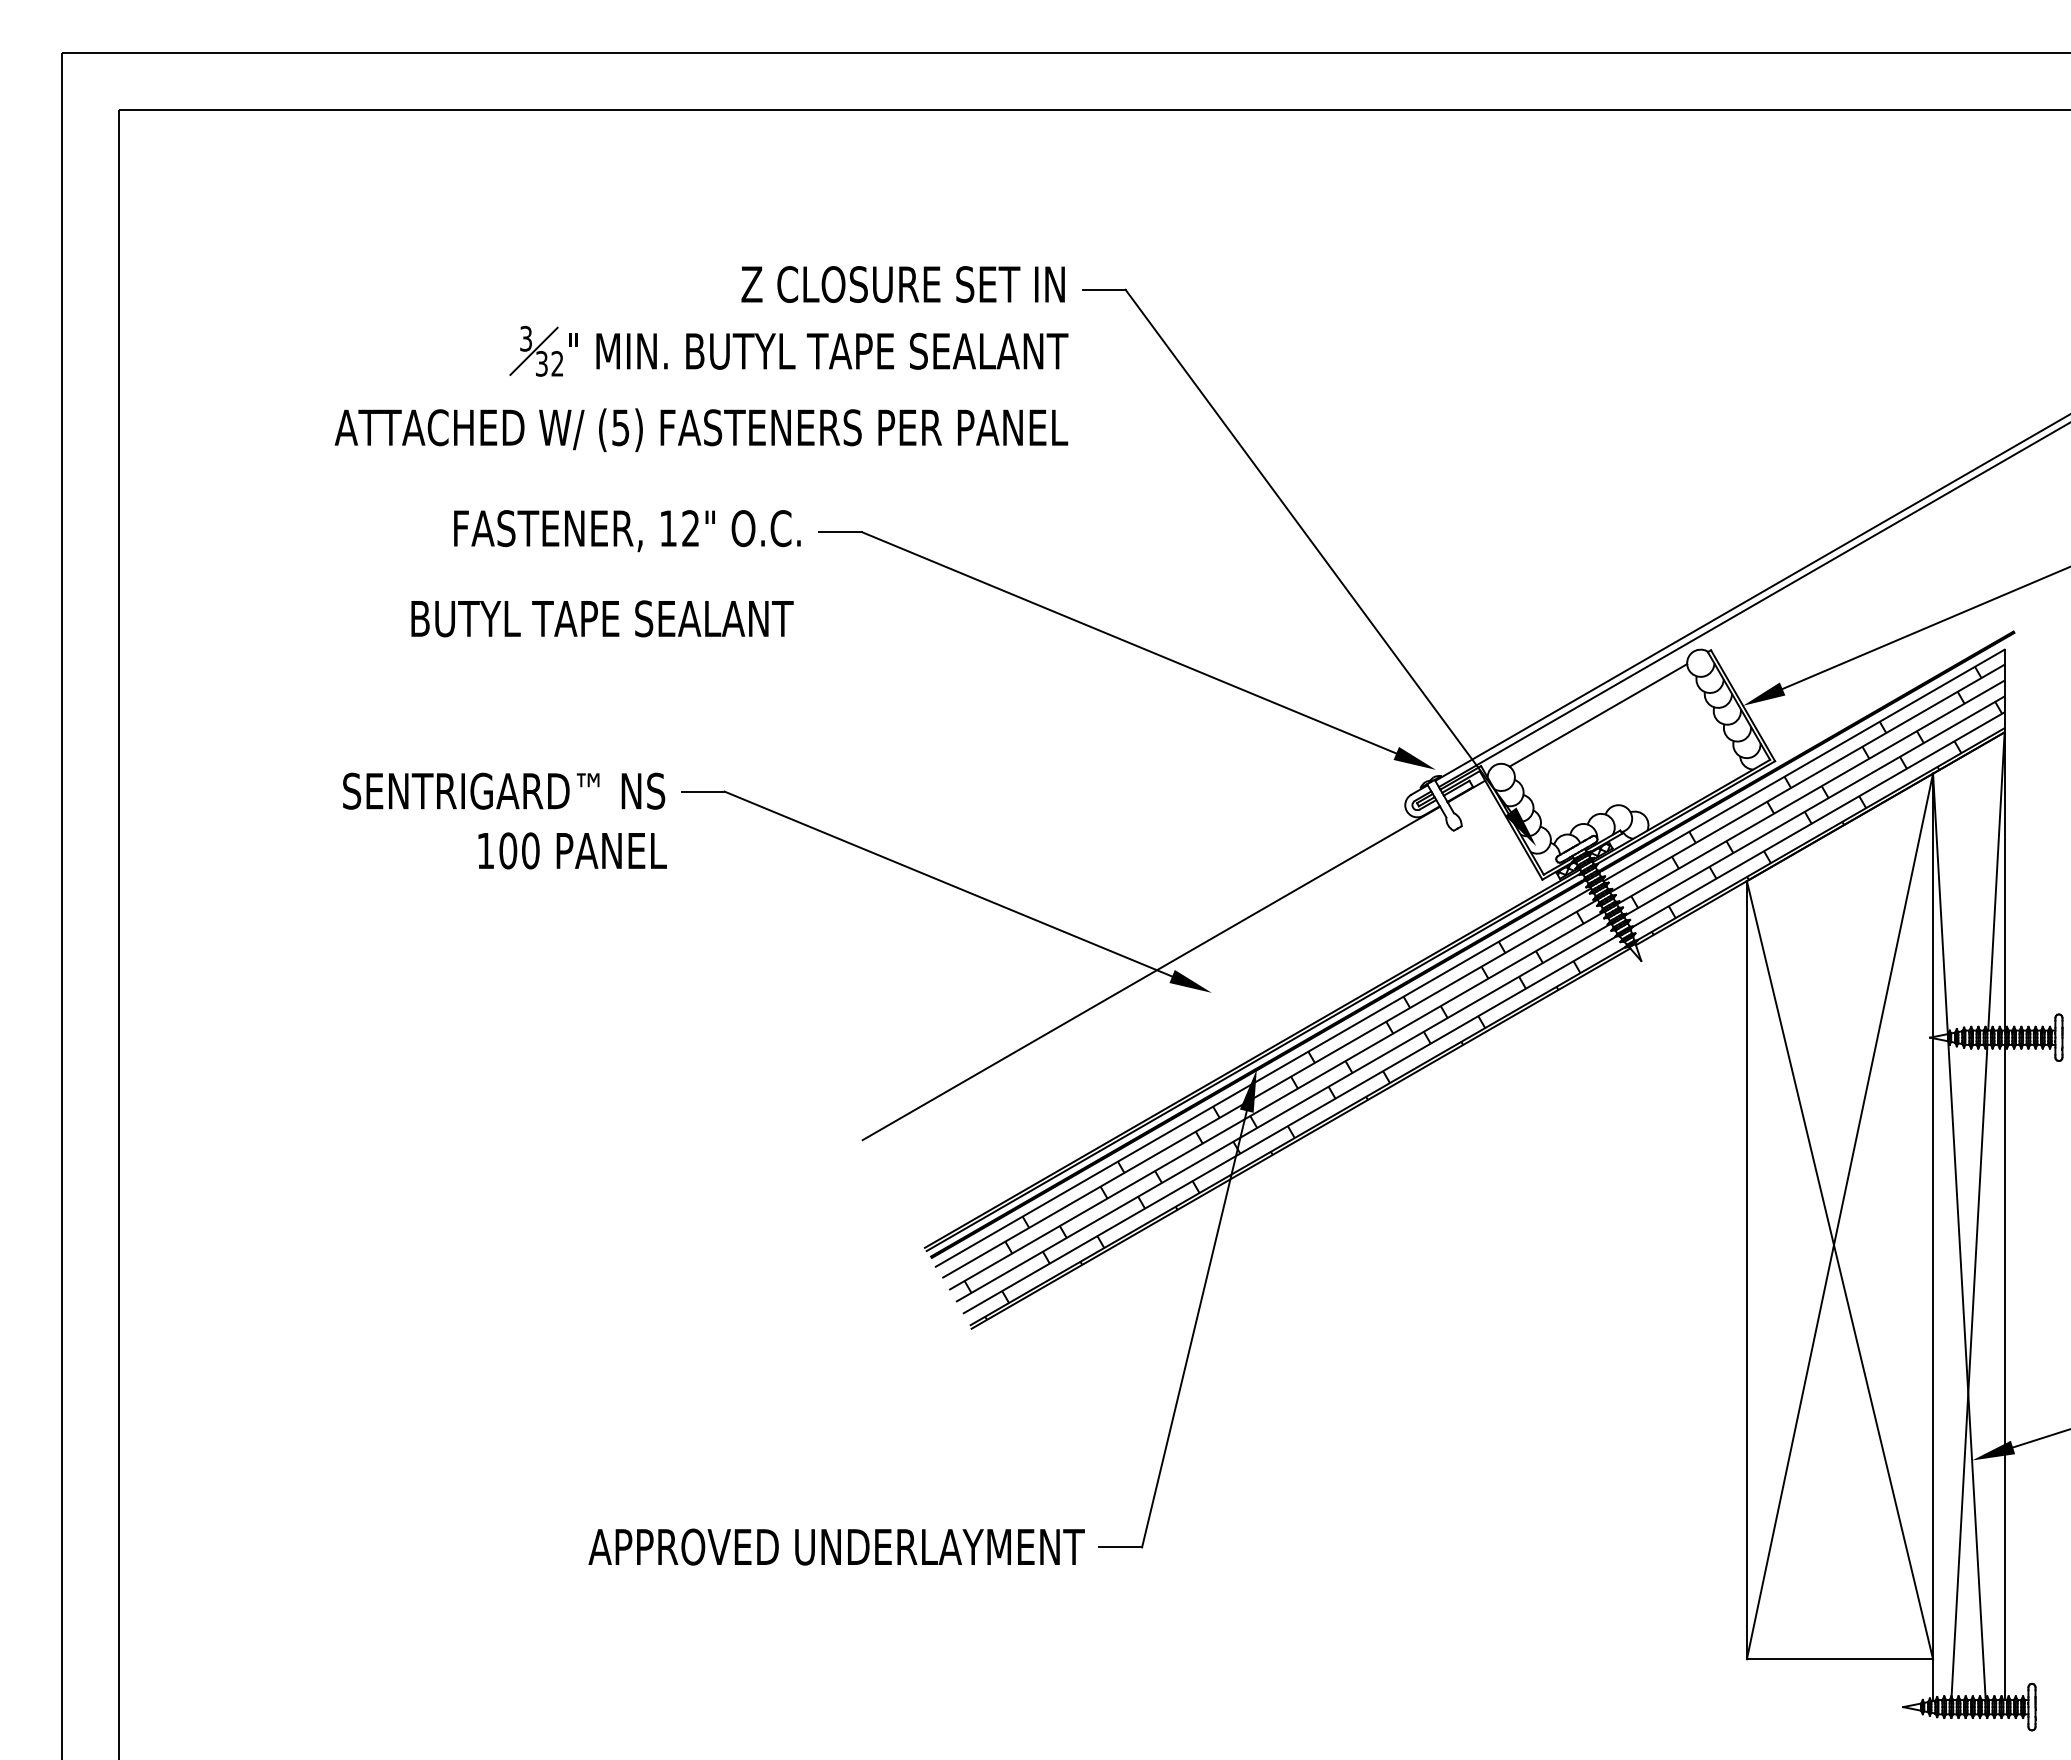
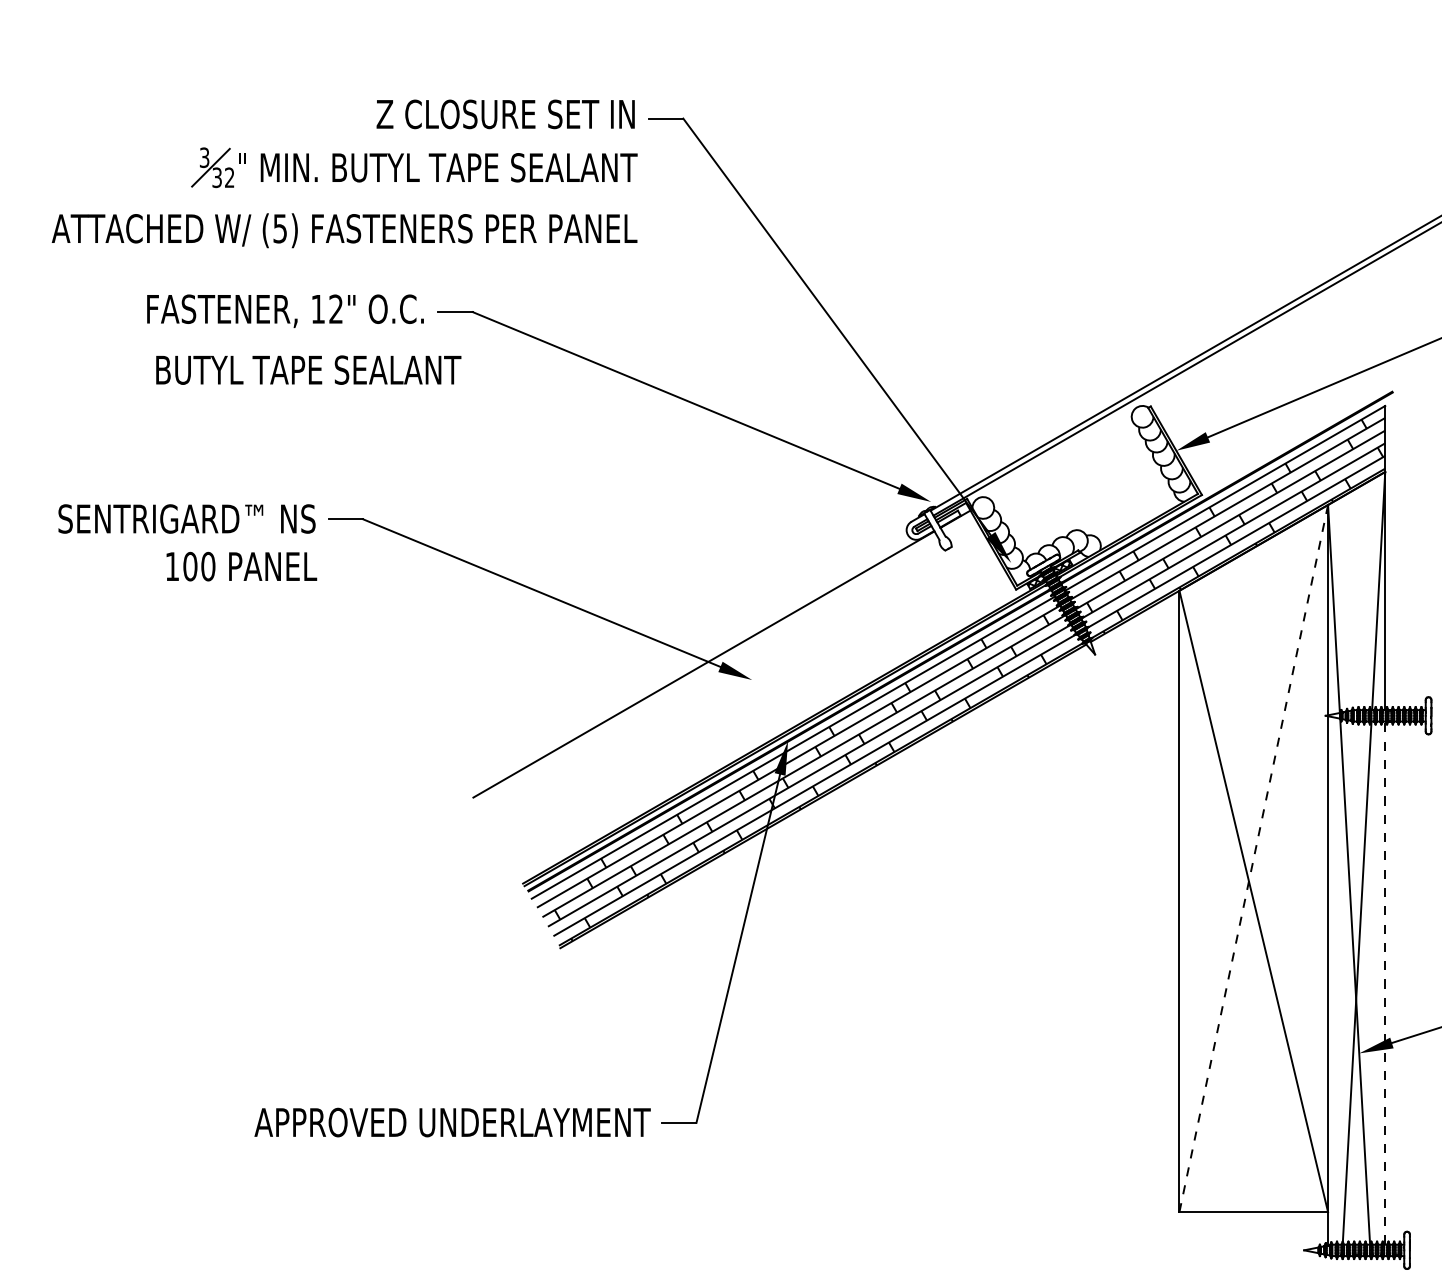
text: (602, 618) -> (308, 369), moved
line: (1598, 715) -> (1060, 458), removed
line: (1840, 1215) -> (1254, 857), solid -> dashed
line: (2004, 1372) -> (1385, 983), solid -> dashed

